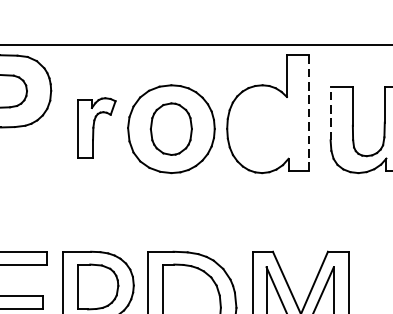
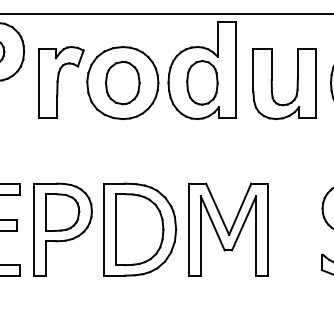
line: (308, 112) -> (235, 69), dashed -> solid
line: (330, 113) -> (253, 70), dashed -> solid
part: (96, 128) -> (61, 82), size x1.43
part: (268, 128) -> (202, 82), added

